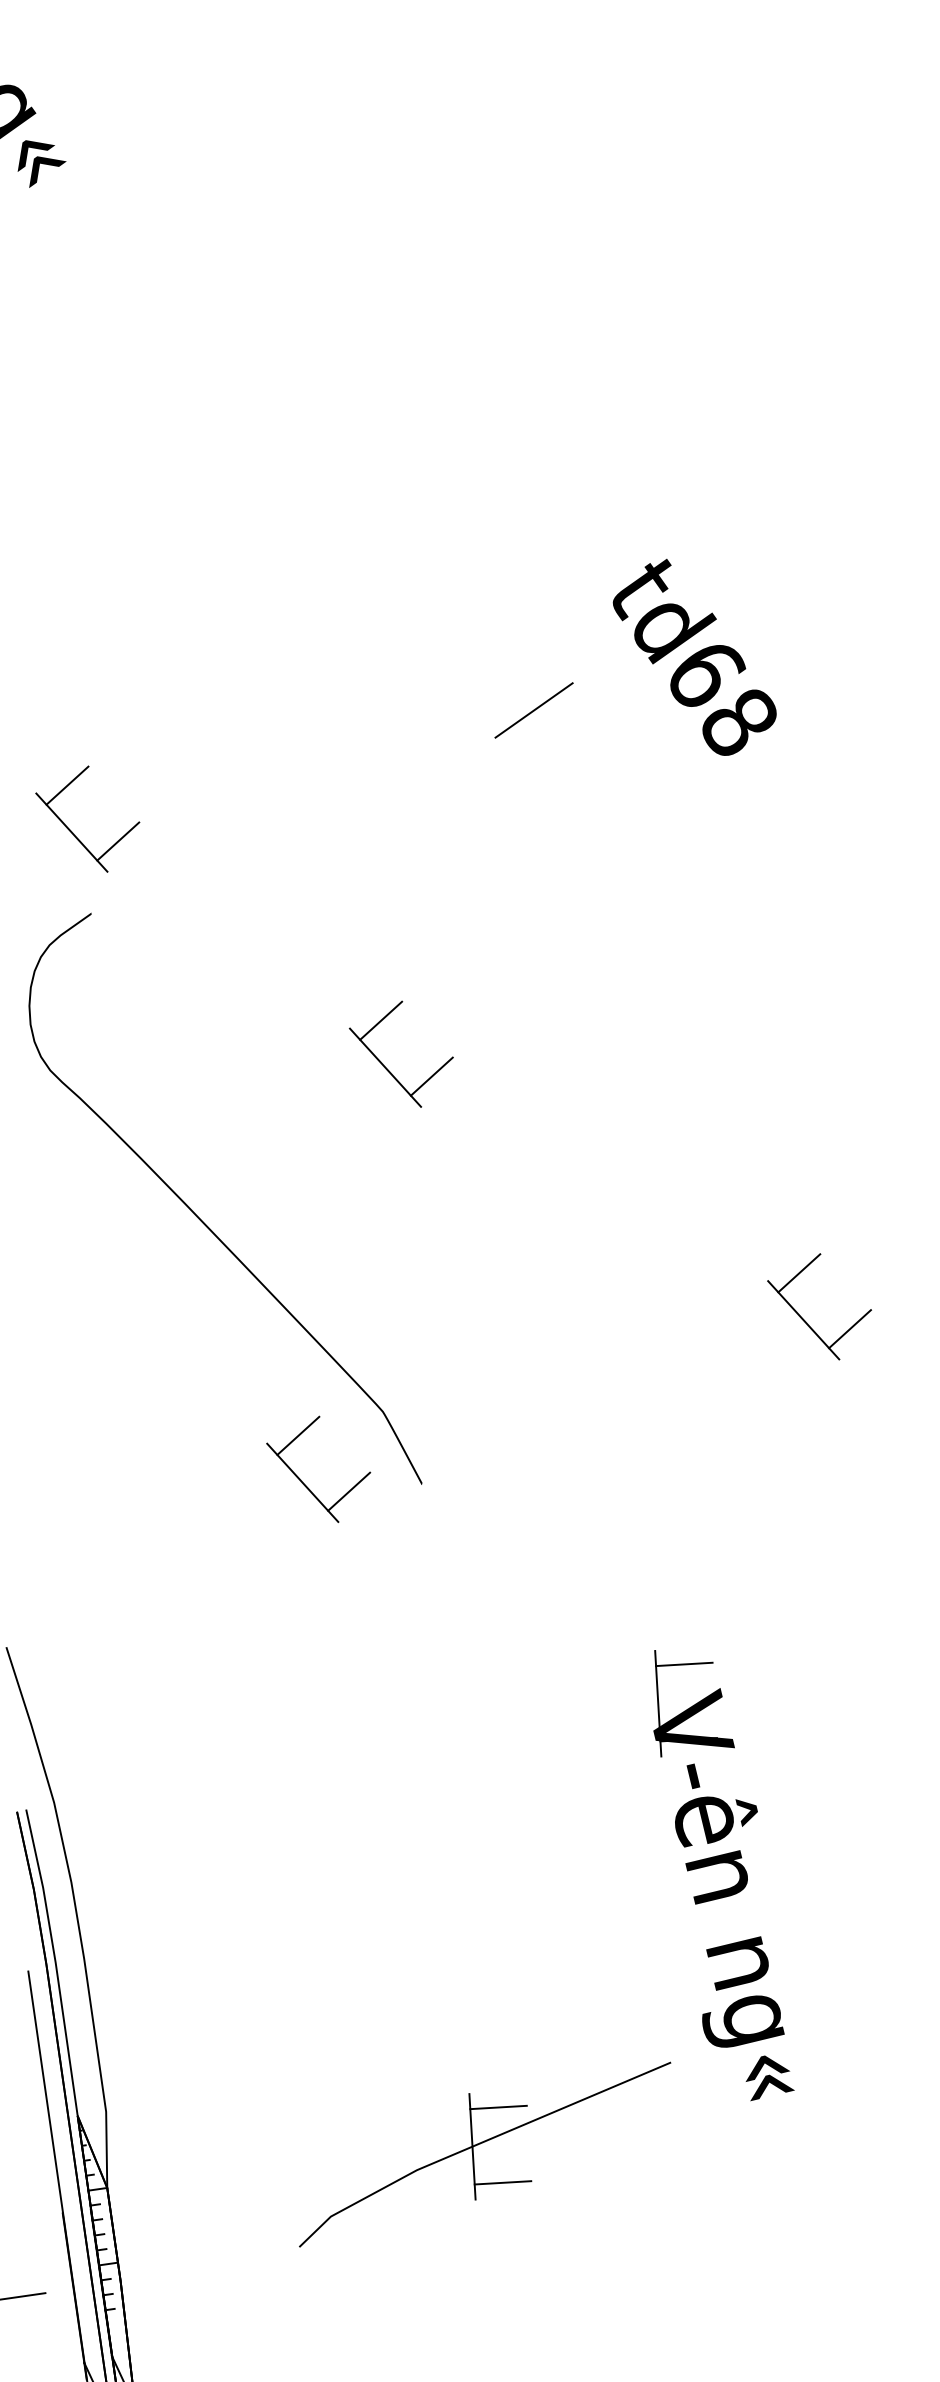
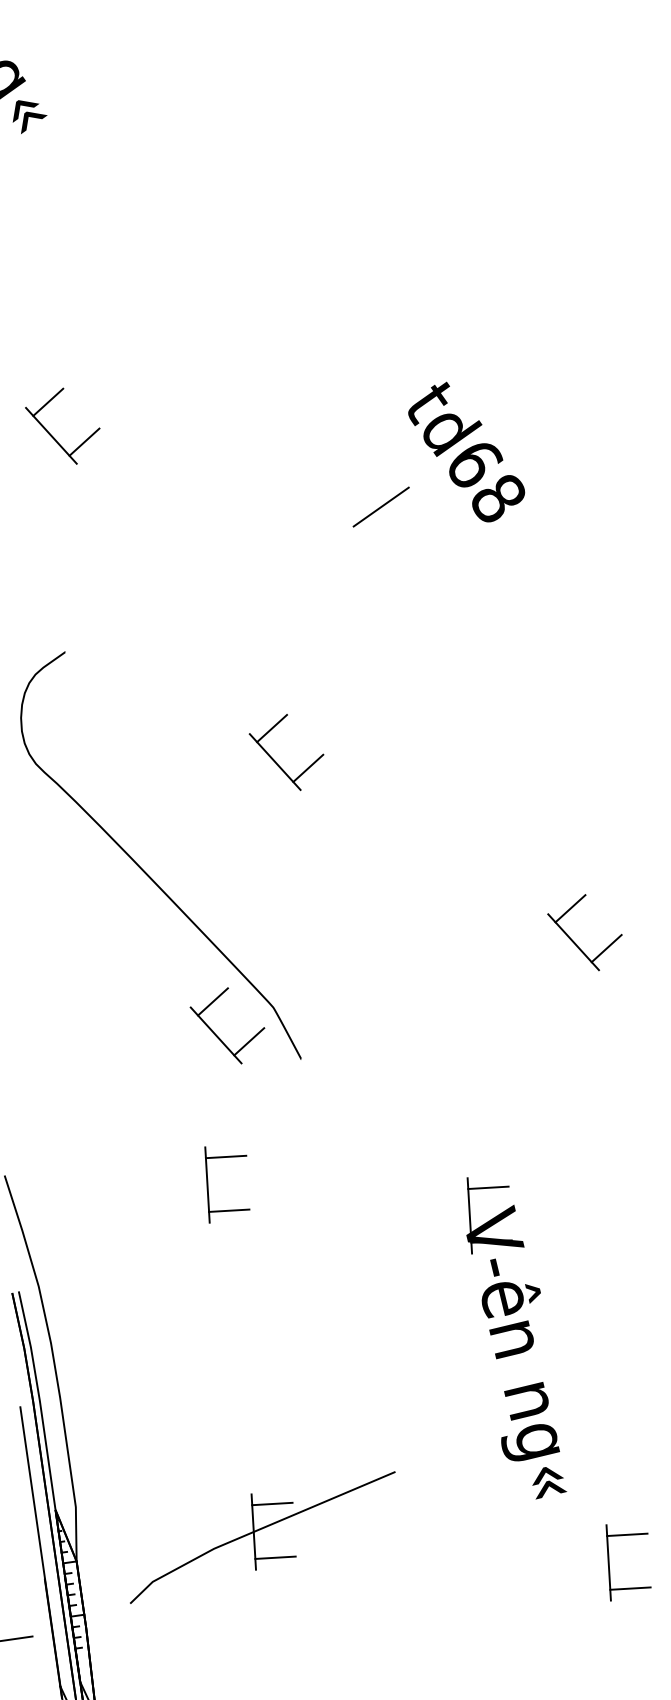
text: (694, 656) -> (466, 451), moved
part: (73, 832) -> (52, 435), moved
part: (301, 1479) -> (215, 1033), moved
part: (291, 1660) -> (208, 1185), added
part: (480, 2144) -> (259, 1530), moved
part: (854, 2194) -> (609, 1566), added

